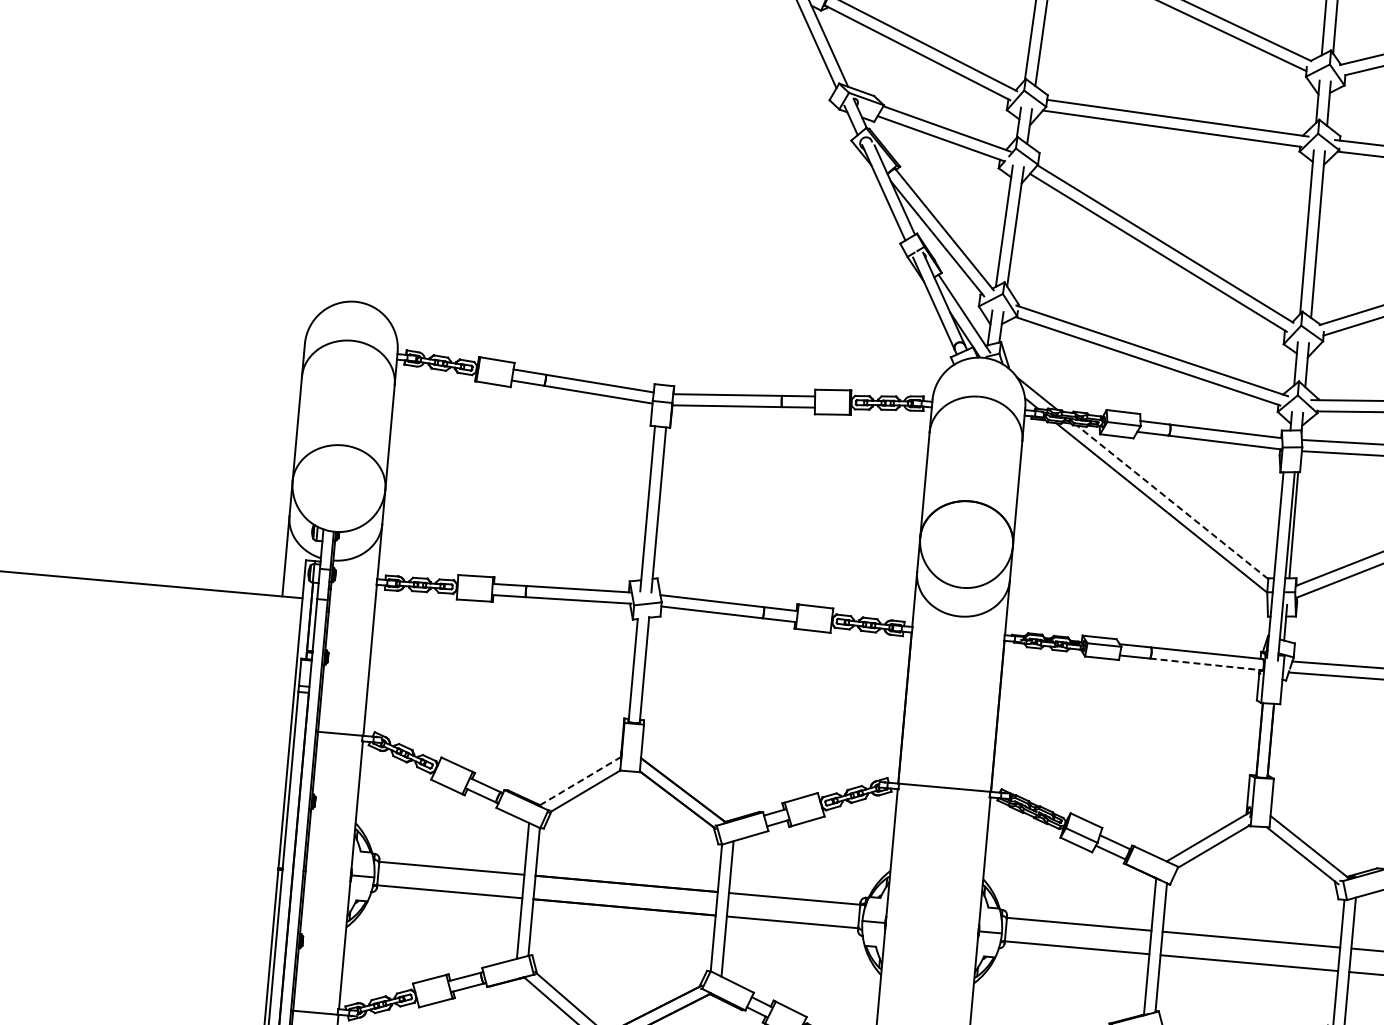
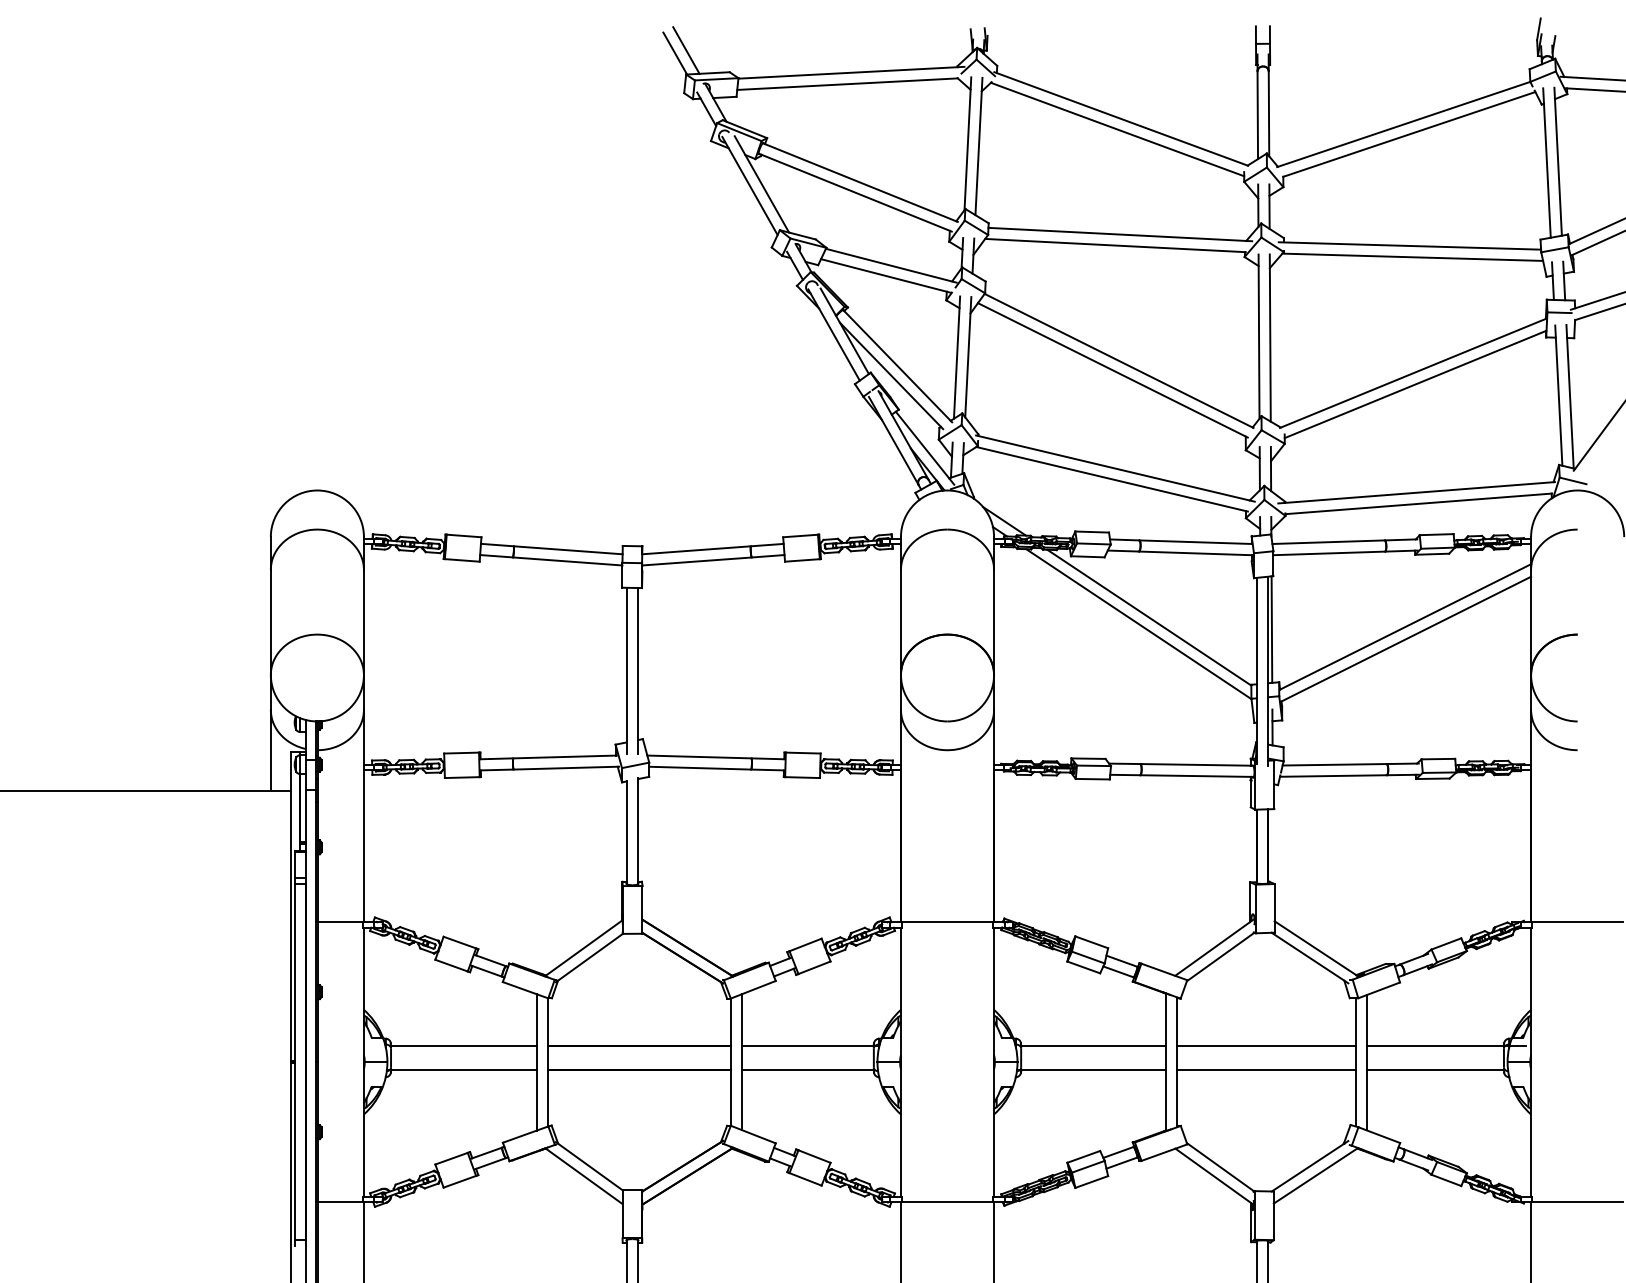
line: (1172, 502) -> (1149, 617), dashed -> solid
line: (1206, 664) -> (1197, 776), dashed -> solid
line: (579, 781) -> (583, 948), dashed -> solid

